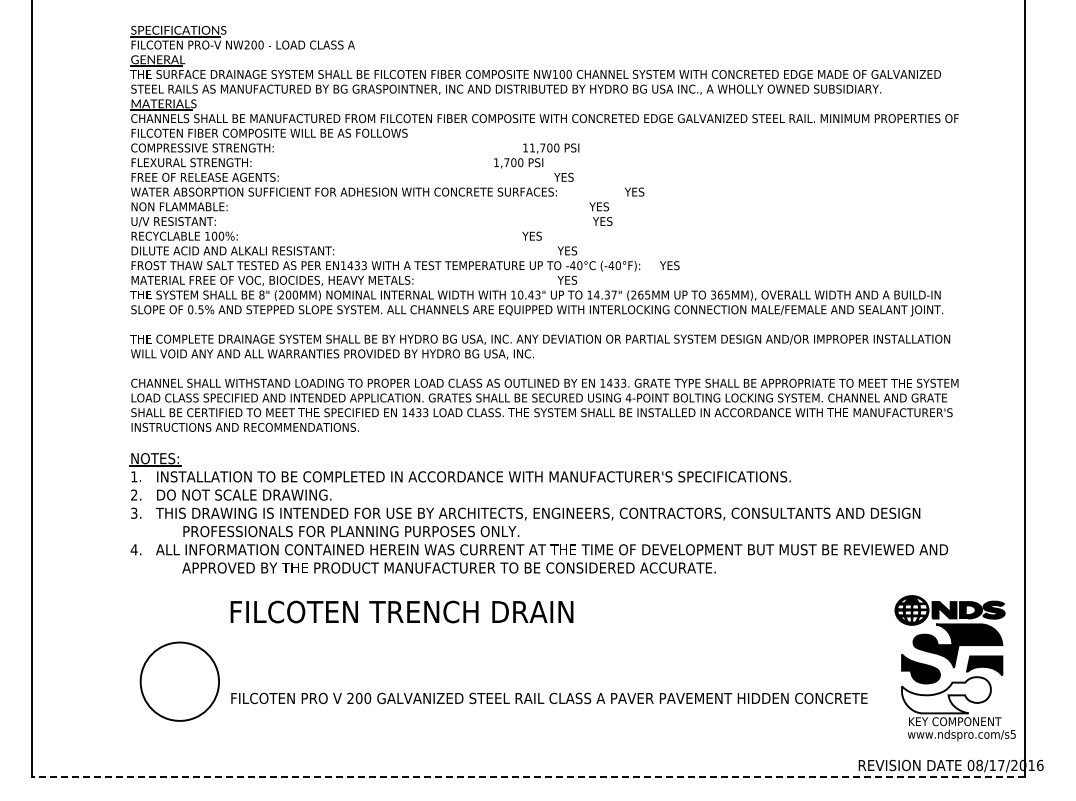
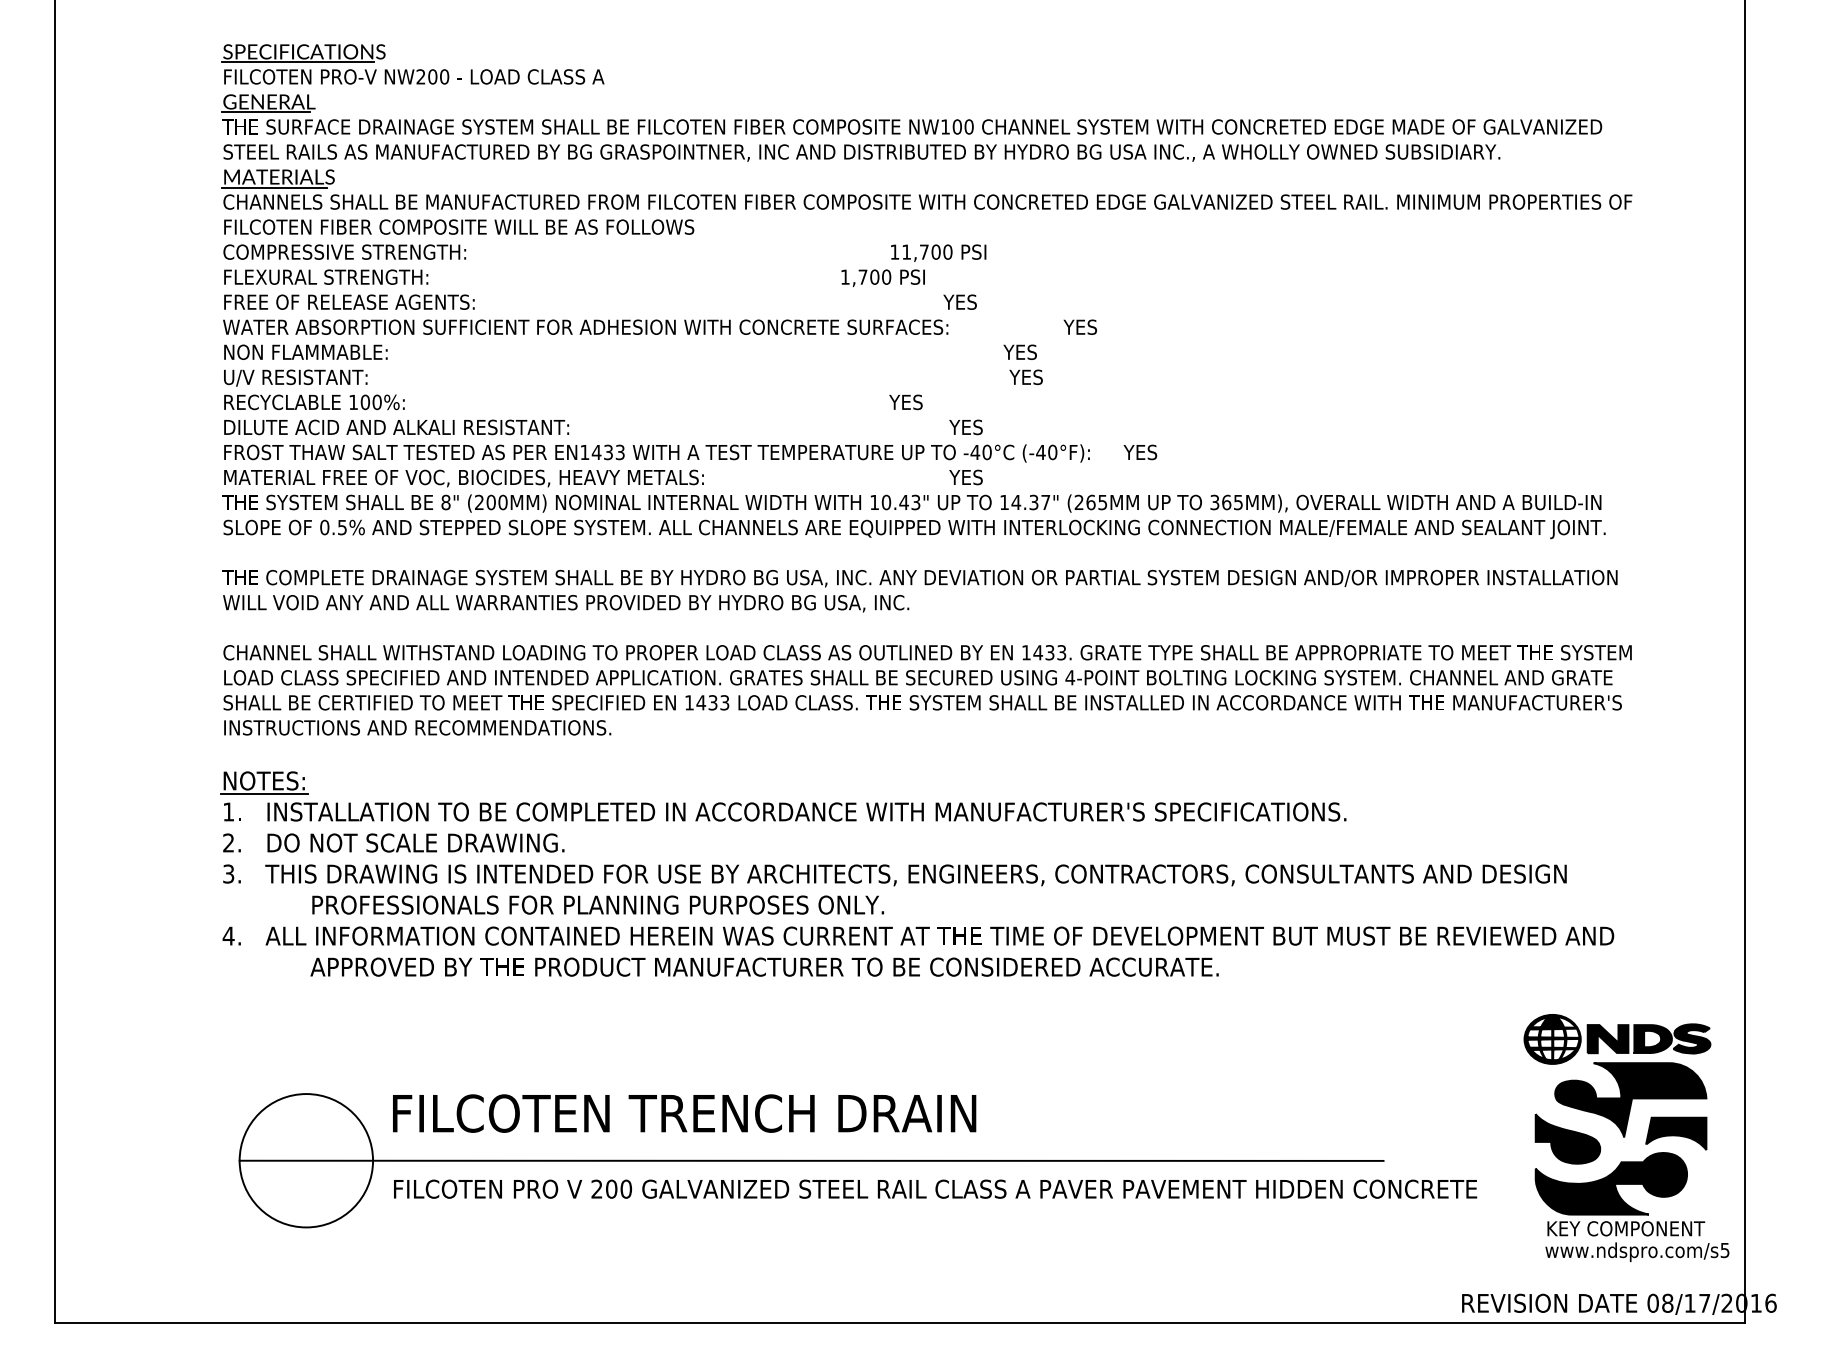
text: (401, 611) -> (683, 1112), moved
line: (476, 681) -> (811, 1160), added
fill: (946, 695) -> (1611, 1184), added
line: (528, 777) -> (899, 1323), dashed -> solid

